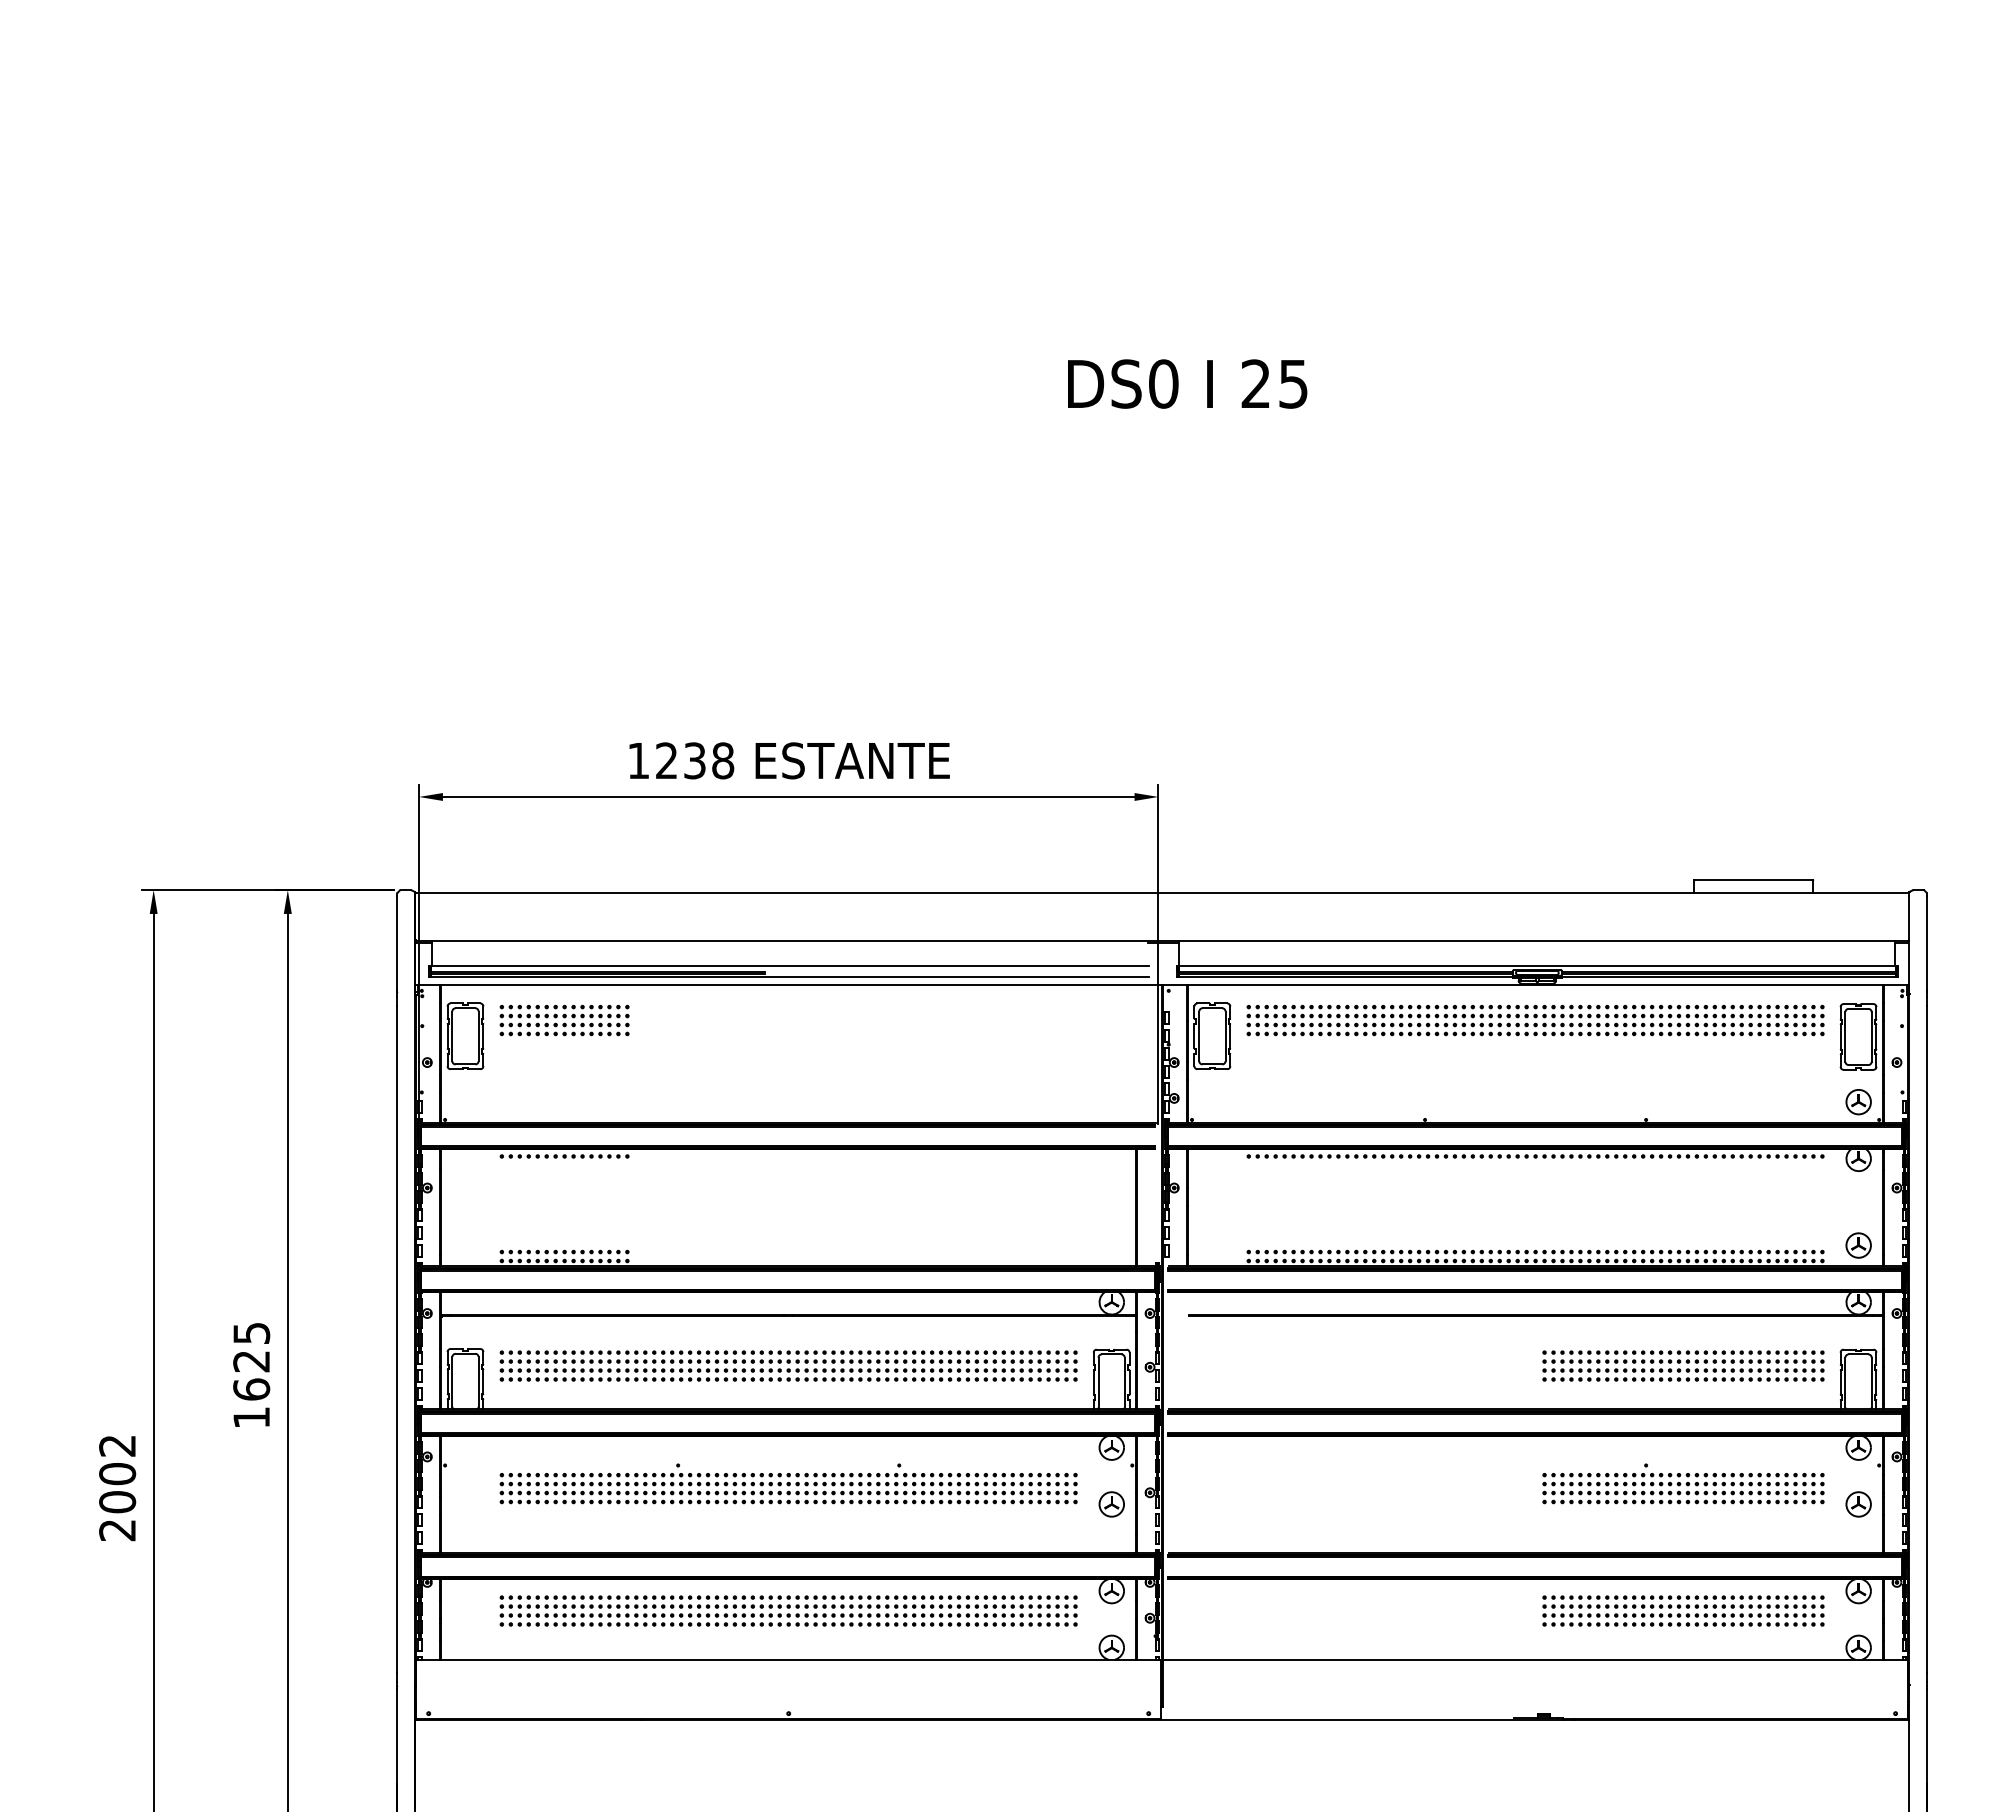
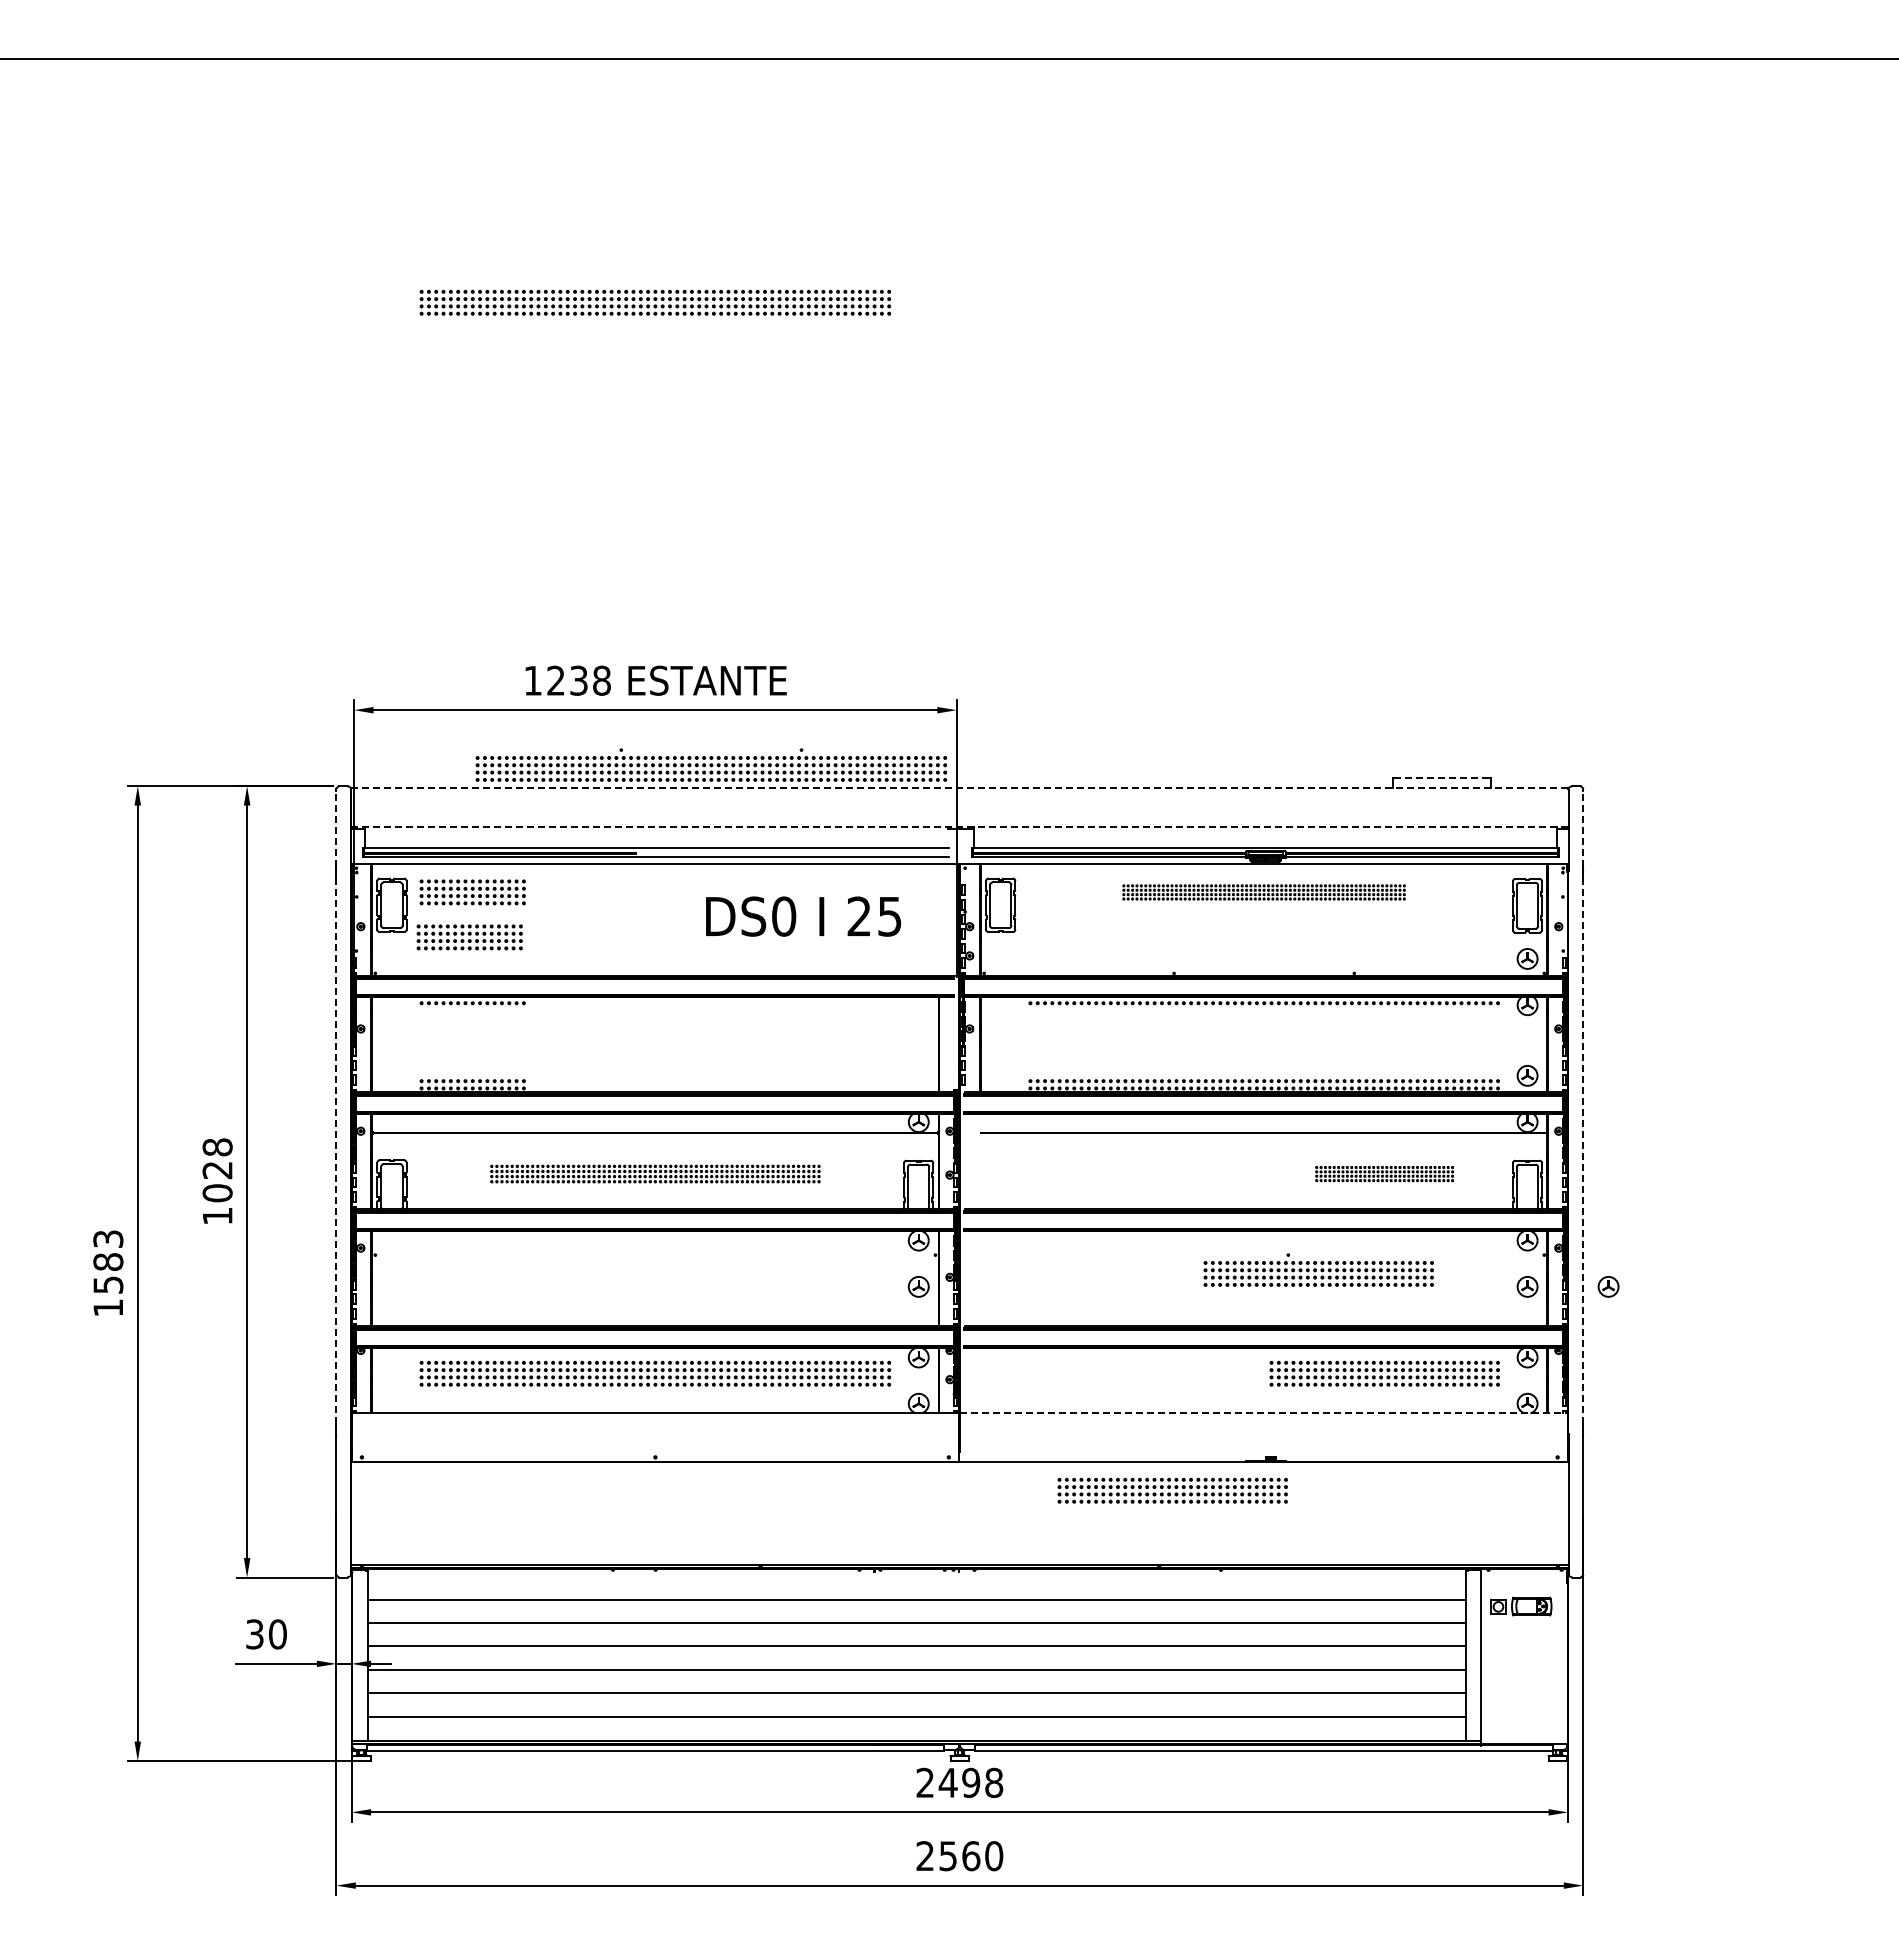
part: (788, 296) -> (655, 302), added
text: (1187, 383) -> (803, 916), moved
line: (1754, 880) -> (1442, 778), solid -> dashed
line: (1162, 893) -> (960, 788), solid -> dashed
line: (1162, 940) -> (960, 827), solid -> dashed
line: (397, 942) -> (336, 828), solid -> dashed
line: (1927, 942) -> (1583, 828), solid -> dashed
part: (1534, 1020) -> (1263, 892), size x0.6
part: (560, 1075) -> (469, 937), added
line: (397, 1339) -> (336, 1152), solid -> dashed
line: (1927, 1339) -> (1583, 1152), solid -> dashed
text: (251, 1361) -> (217, 1170), 1625 -> 1028
part: (788, 1365) -> (655, 1173), size x0.7
part: (1683, 1365) -> (1384, 1173), size x0.6
part: (788, 1483) -> (711, 764), moved
part: (1683, 1483) -> (1318, 1269), moved
text: (117, 1488) -> (108, 1273), 2002 -> 1583
part: (1957, 1503) -> (1608, 1286), added
line: (1535, 1659) -> (1264, 1413), solid -> dashed
part: (1423, 1754) -> (1172, 1490), added

